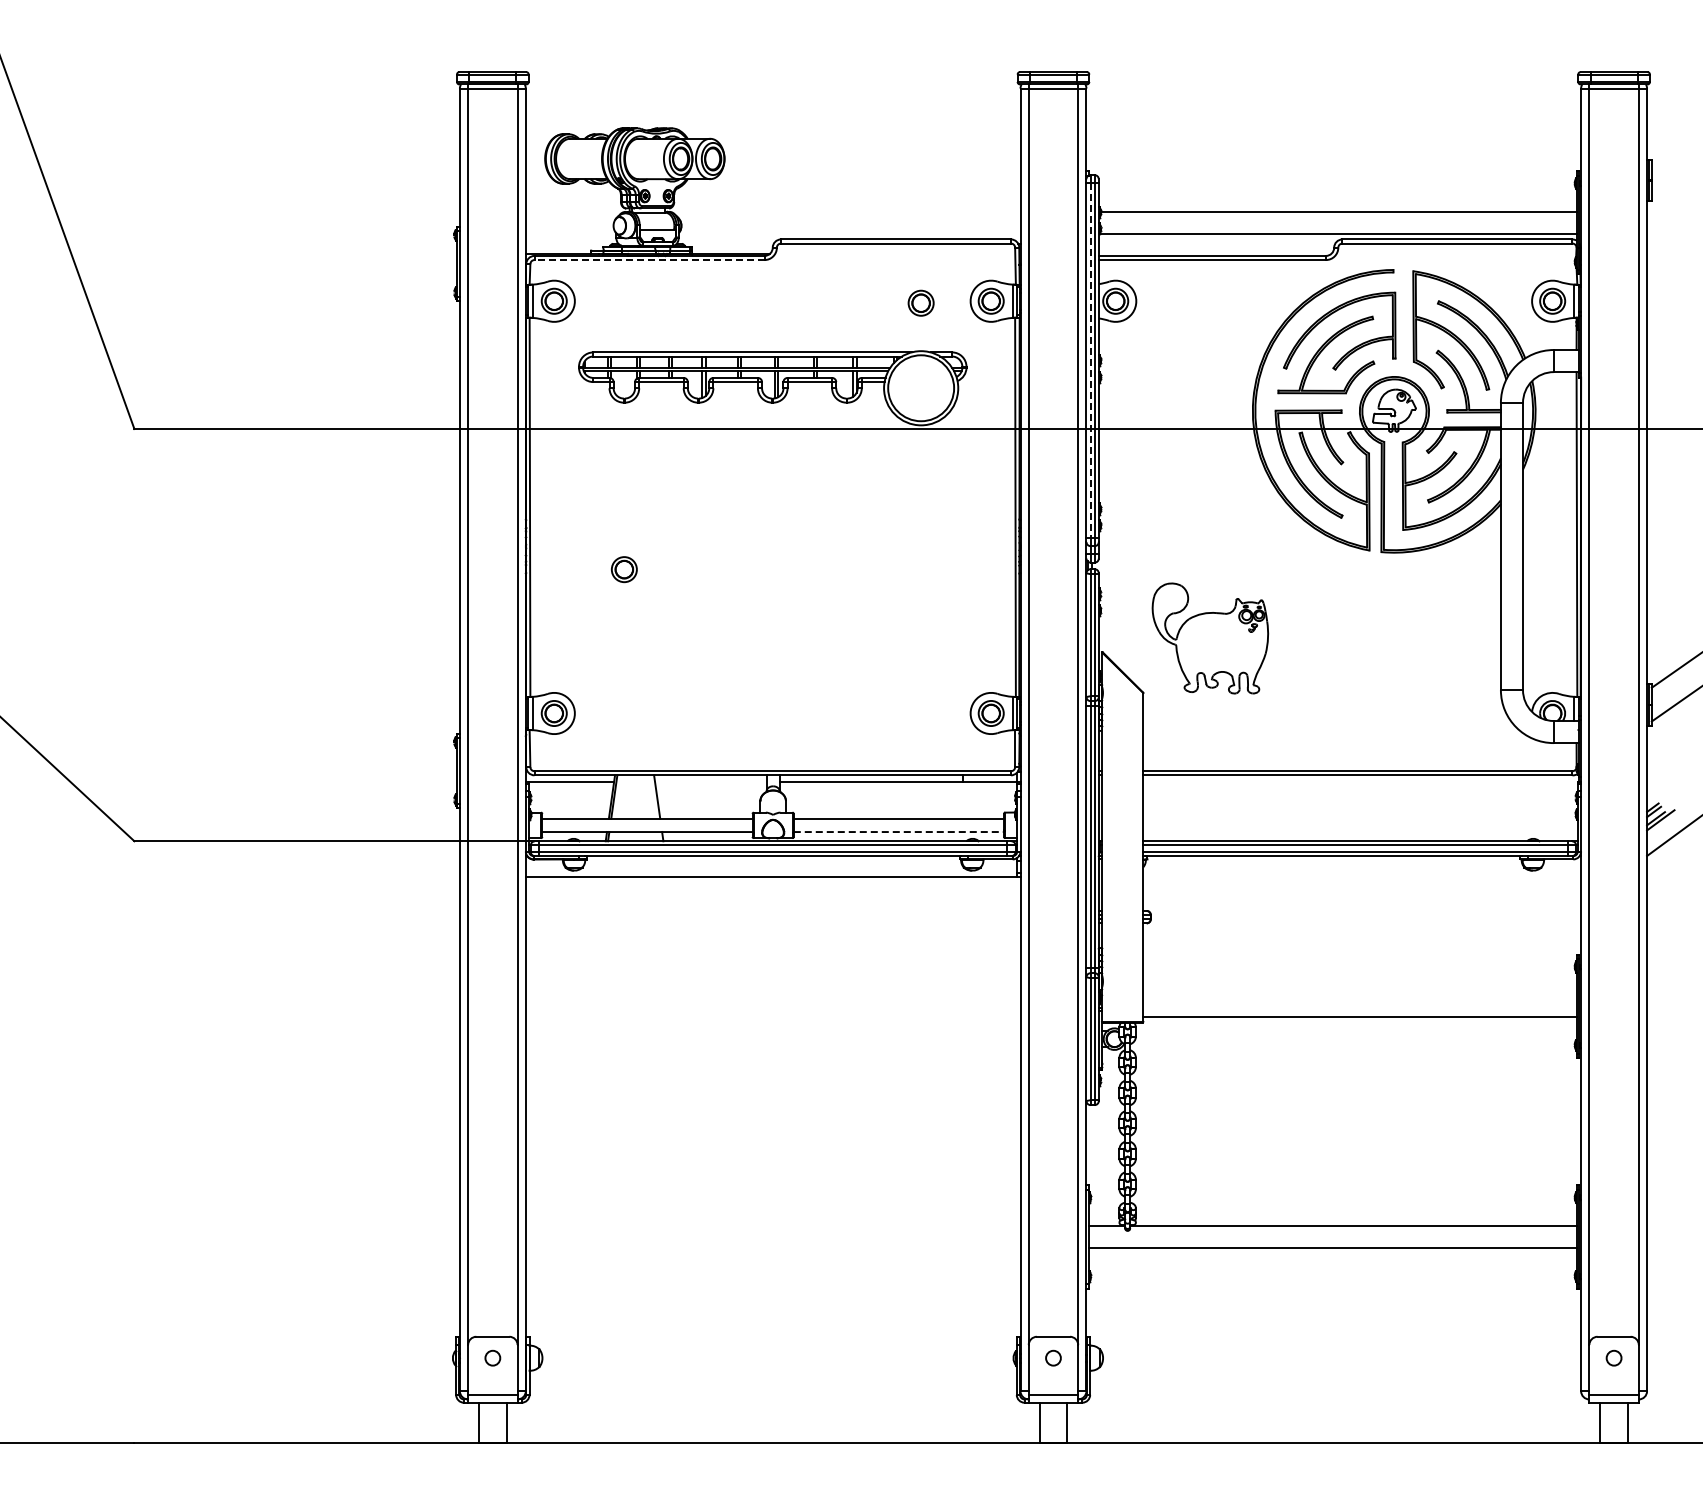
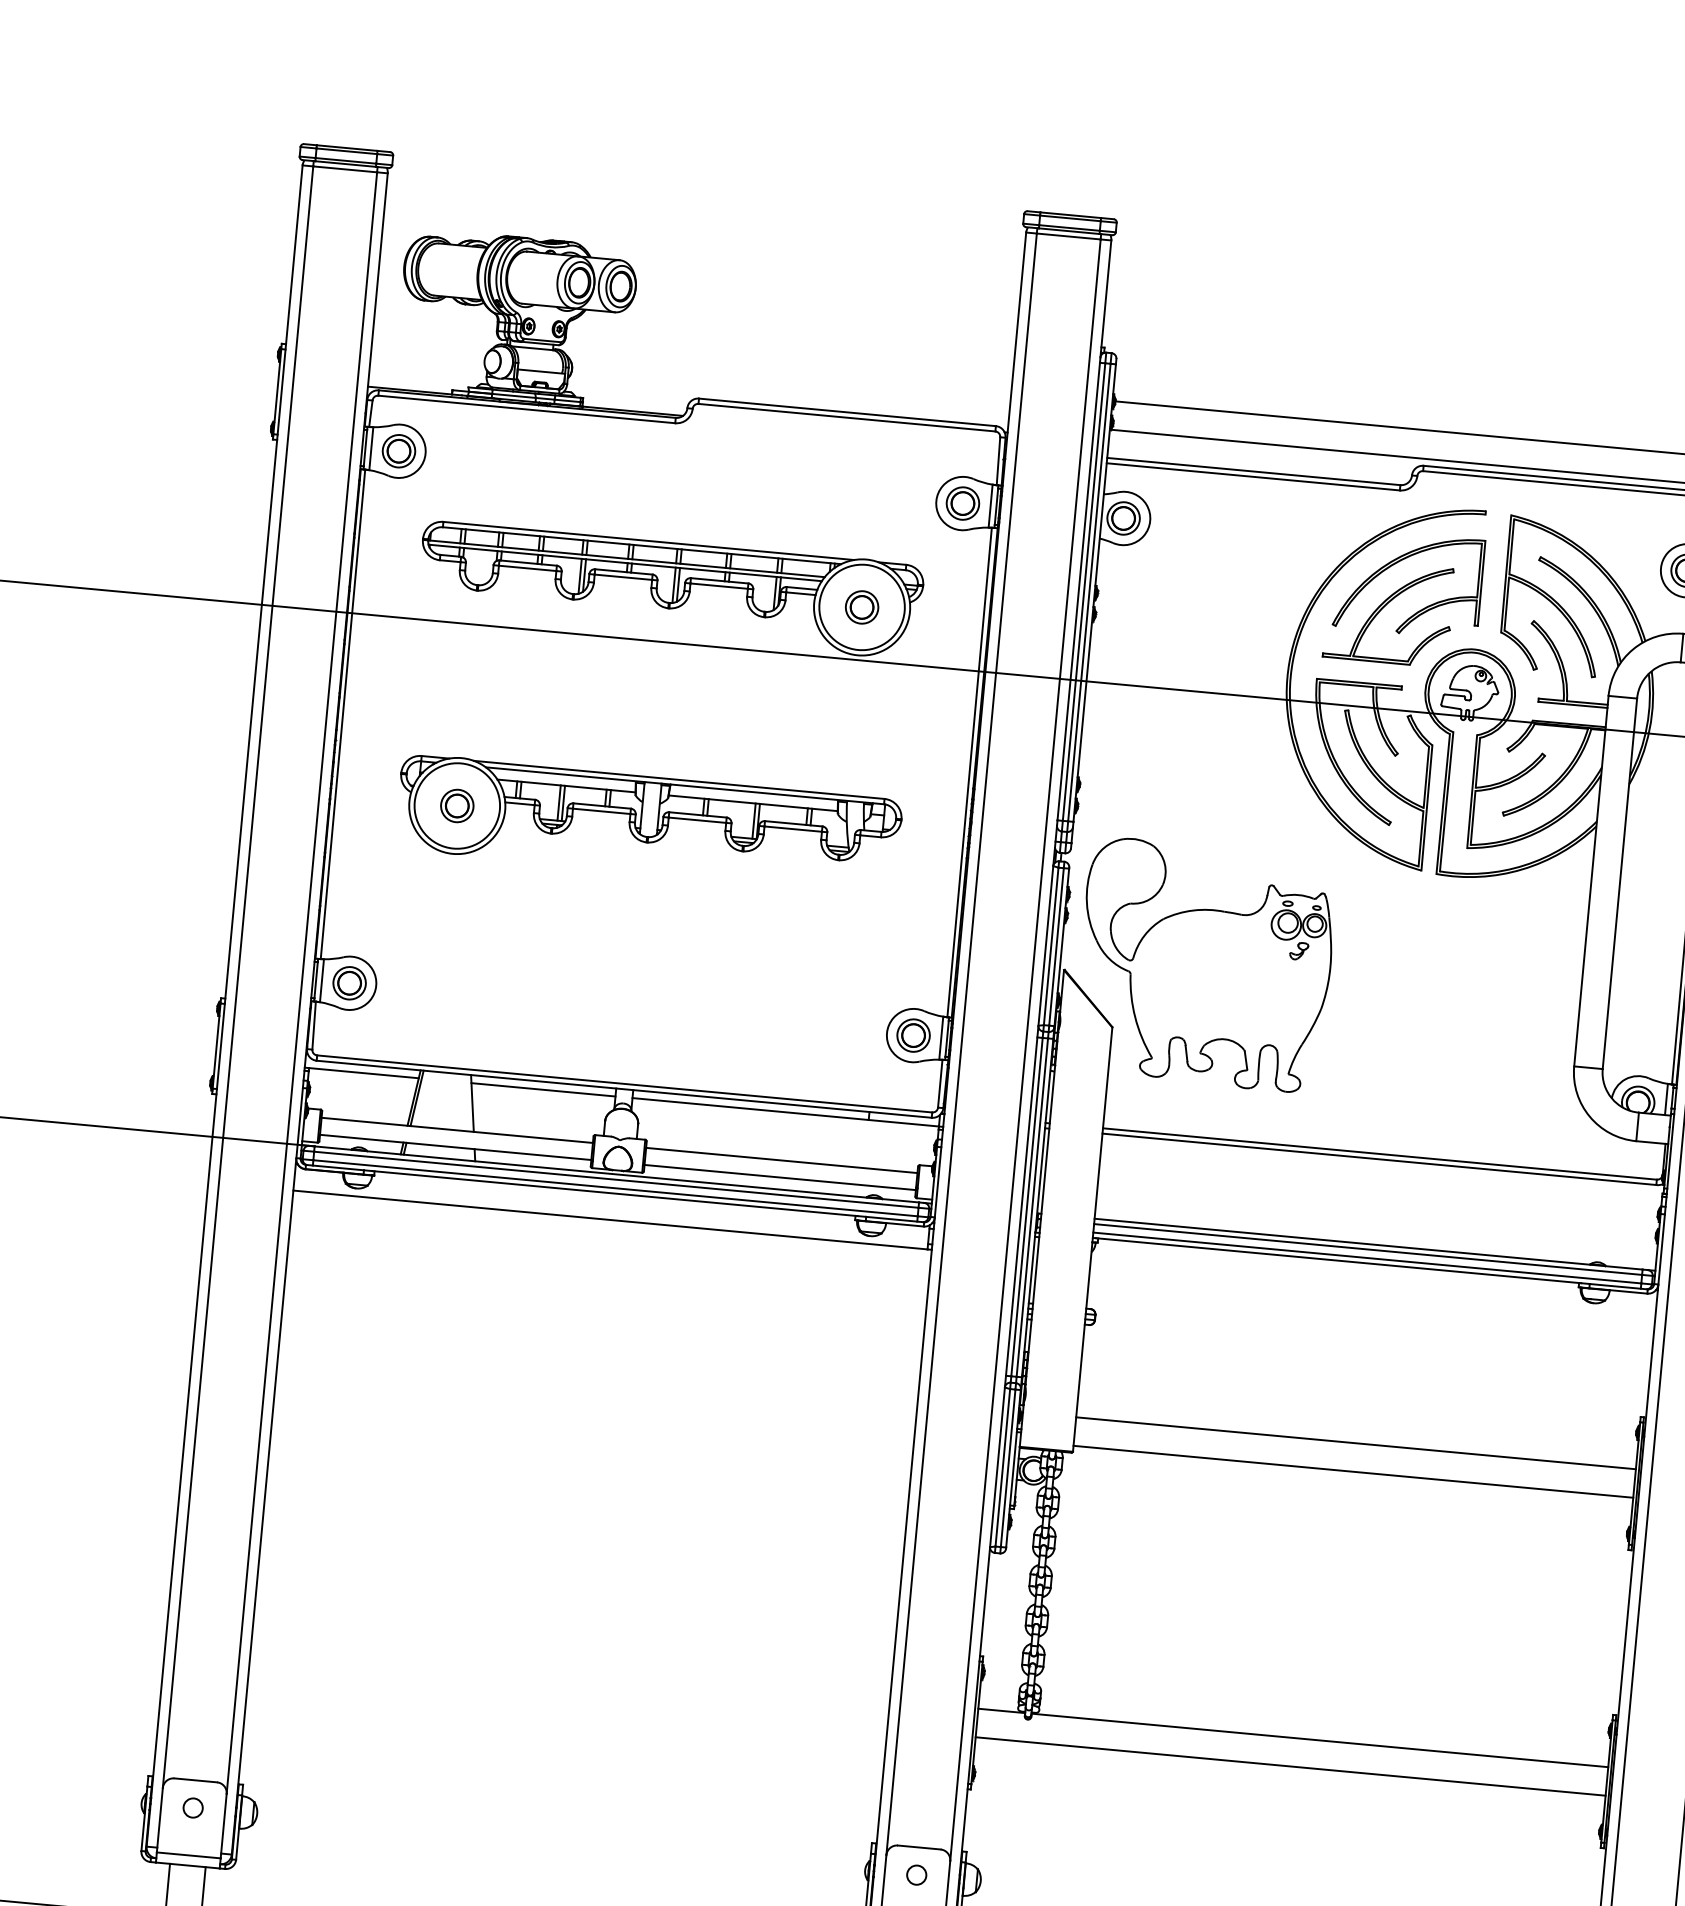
line: (649, 260) -> (526, 410), dashed -> solid
part: (920, 302) -> (861, 606), moved
line: (1090, 361) -> (1083, 593), dashed -> solid
part: (772, 569) -> (648, 823), added
part: (1210, 638) -> (1205, 965), size x1.67
line: (710, 781) -> (543, 1089), added
line: (899, 832) -> (780, 1178), dashed -> solid
line: (1360, 995) -> (1356, 1443), added

